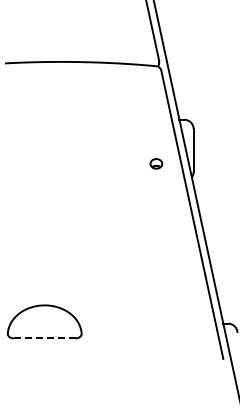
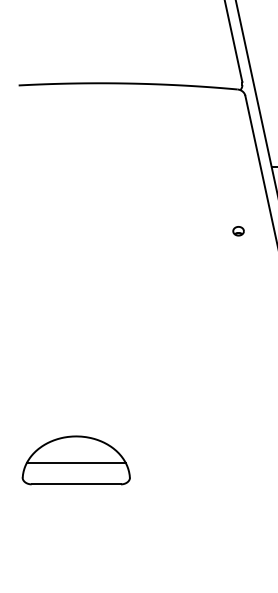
part: (156, 163) -> (238, 230), size x0.62
line: (44, 323) -> (75, 462), added
line: (44, 338) -> (75, 484), dashed -> solid

